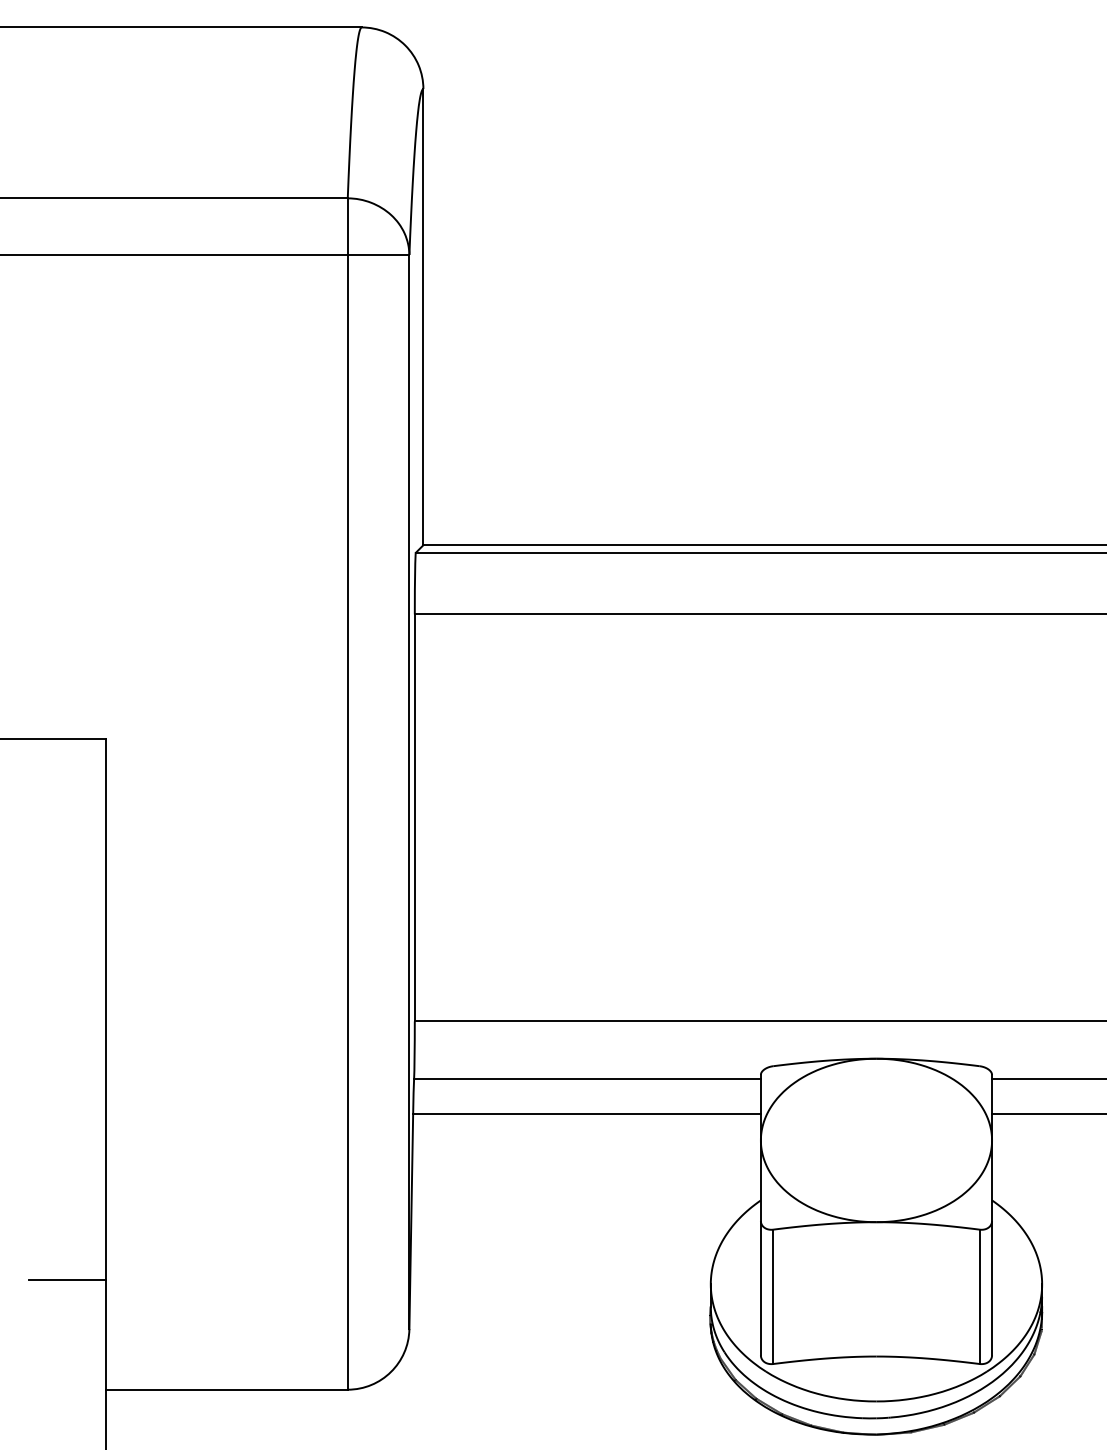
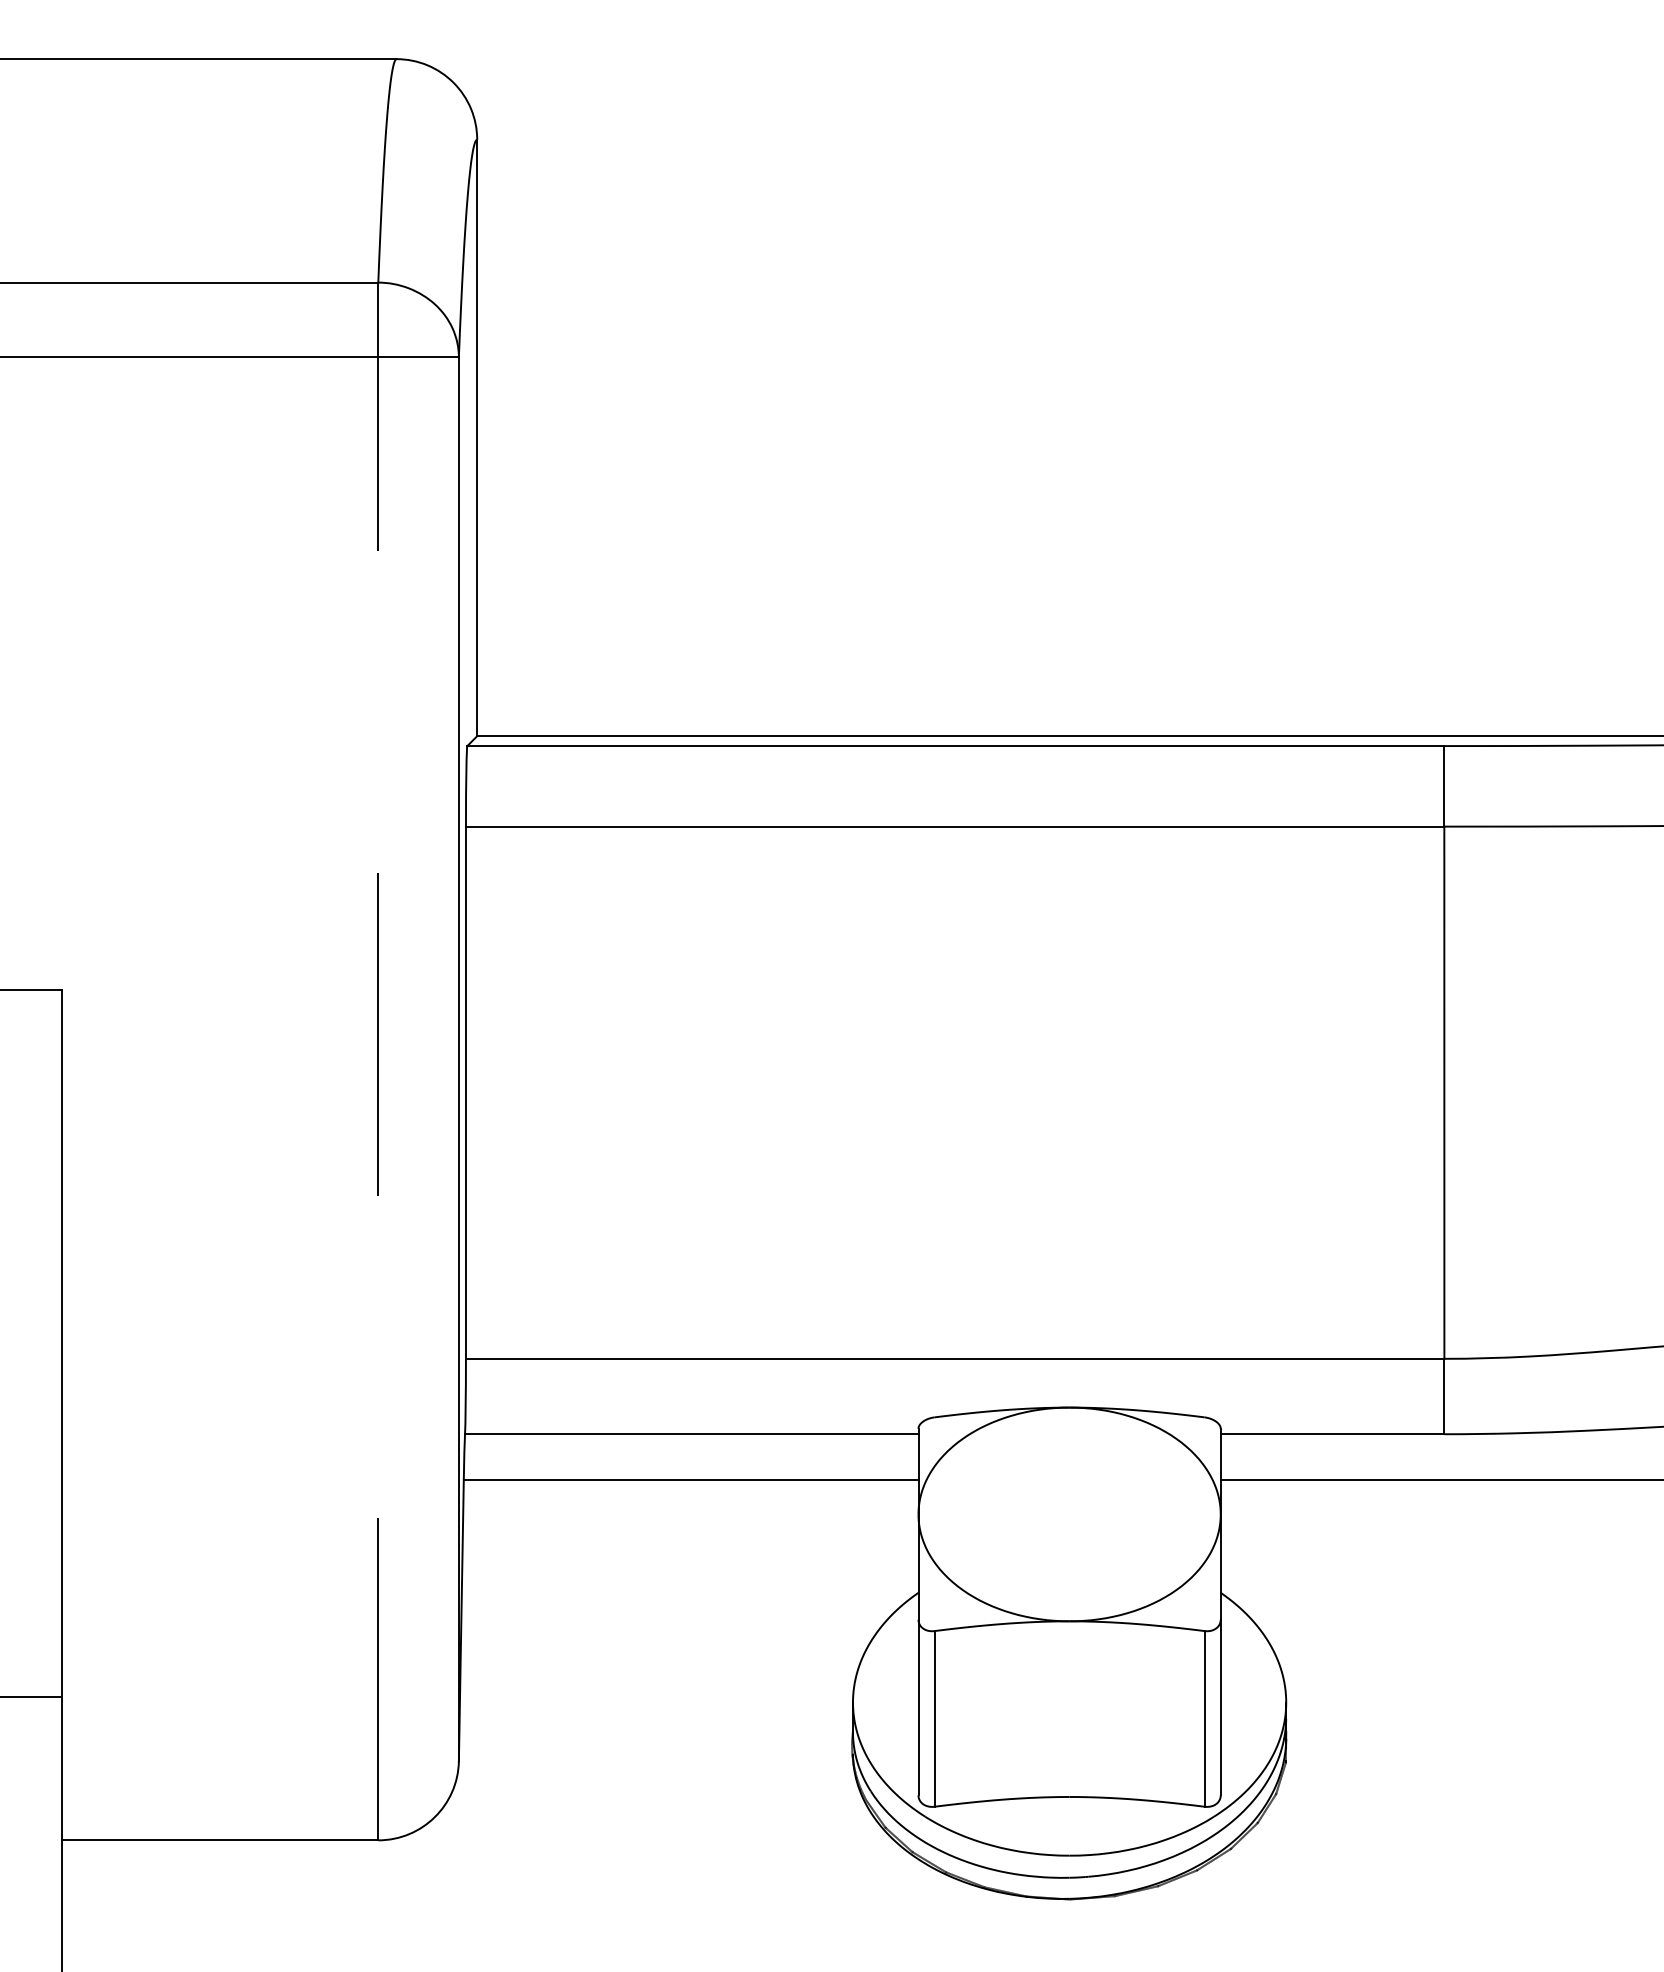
line: (347, 794) -> (378, 1061), solid -> dashed

